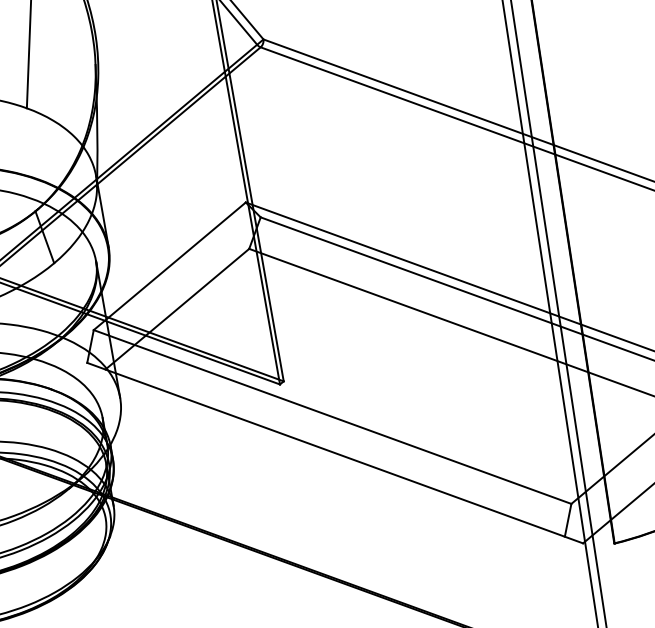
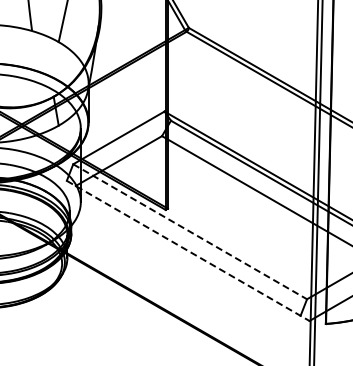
line: (333, 416) -> (190, 231), solid -> dashed
line: (335, 454) -> (188, 251), solid -> dashed

